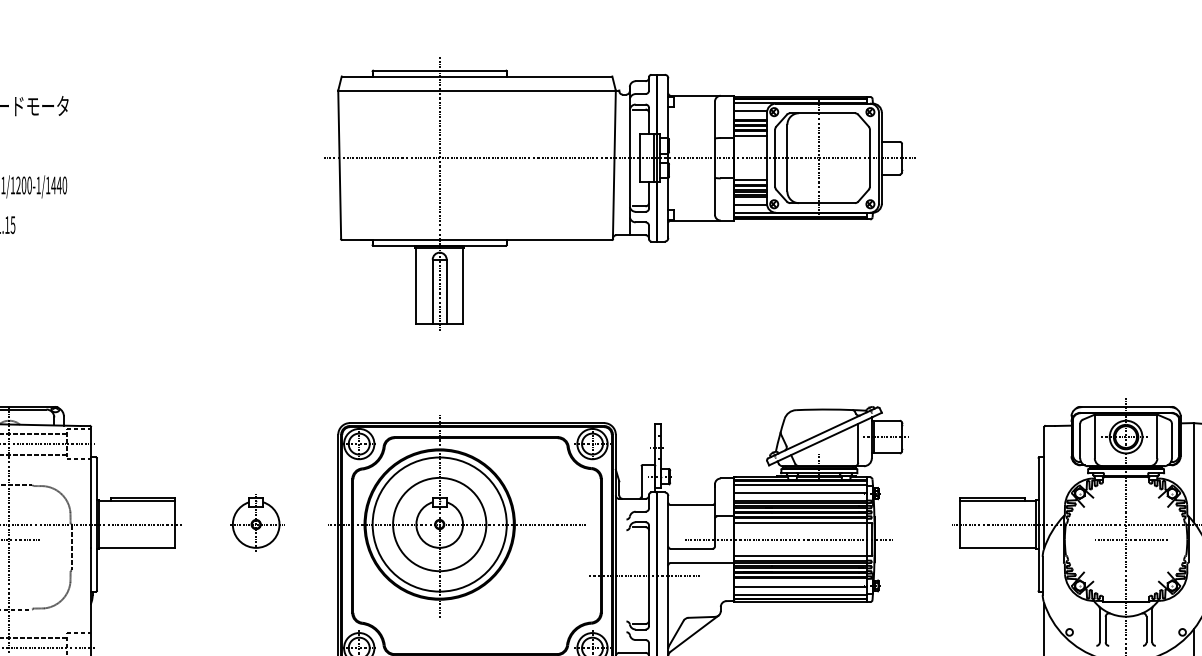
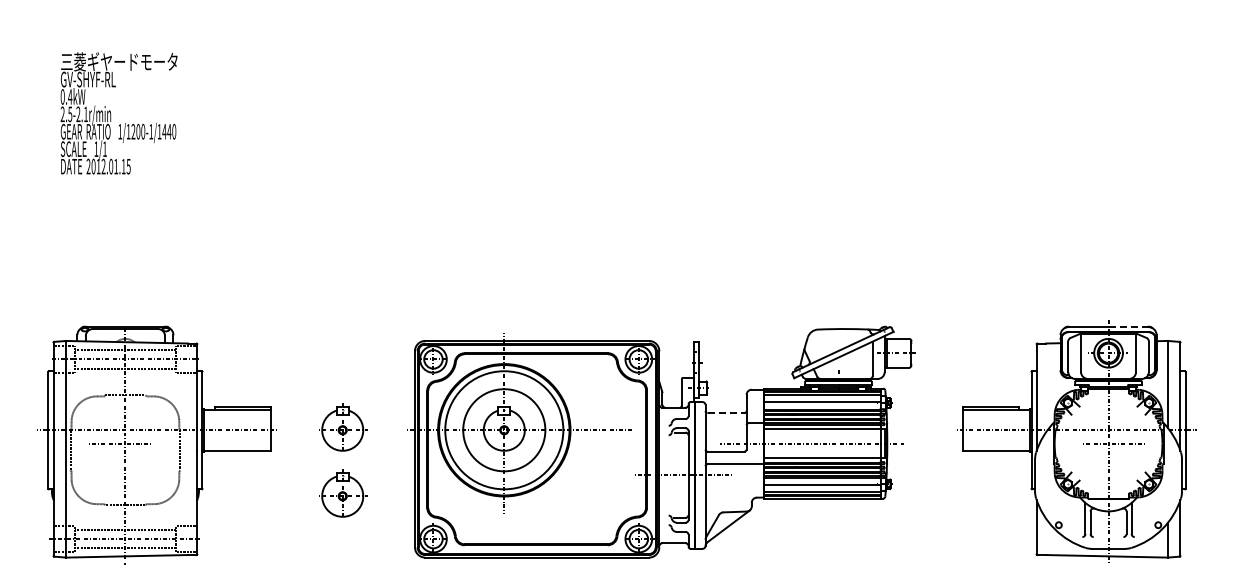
part: (619, 194) -> (662, 139), removed
line: (1148, 407) -> (1128, 327), solid -> dashed
line: (692, 505) -> (726, 413), solid -> dashed
part: (257, 596) -> (343, 493), added

